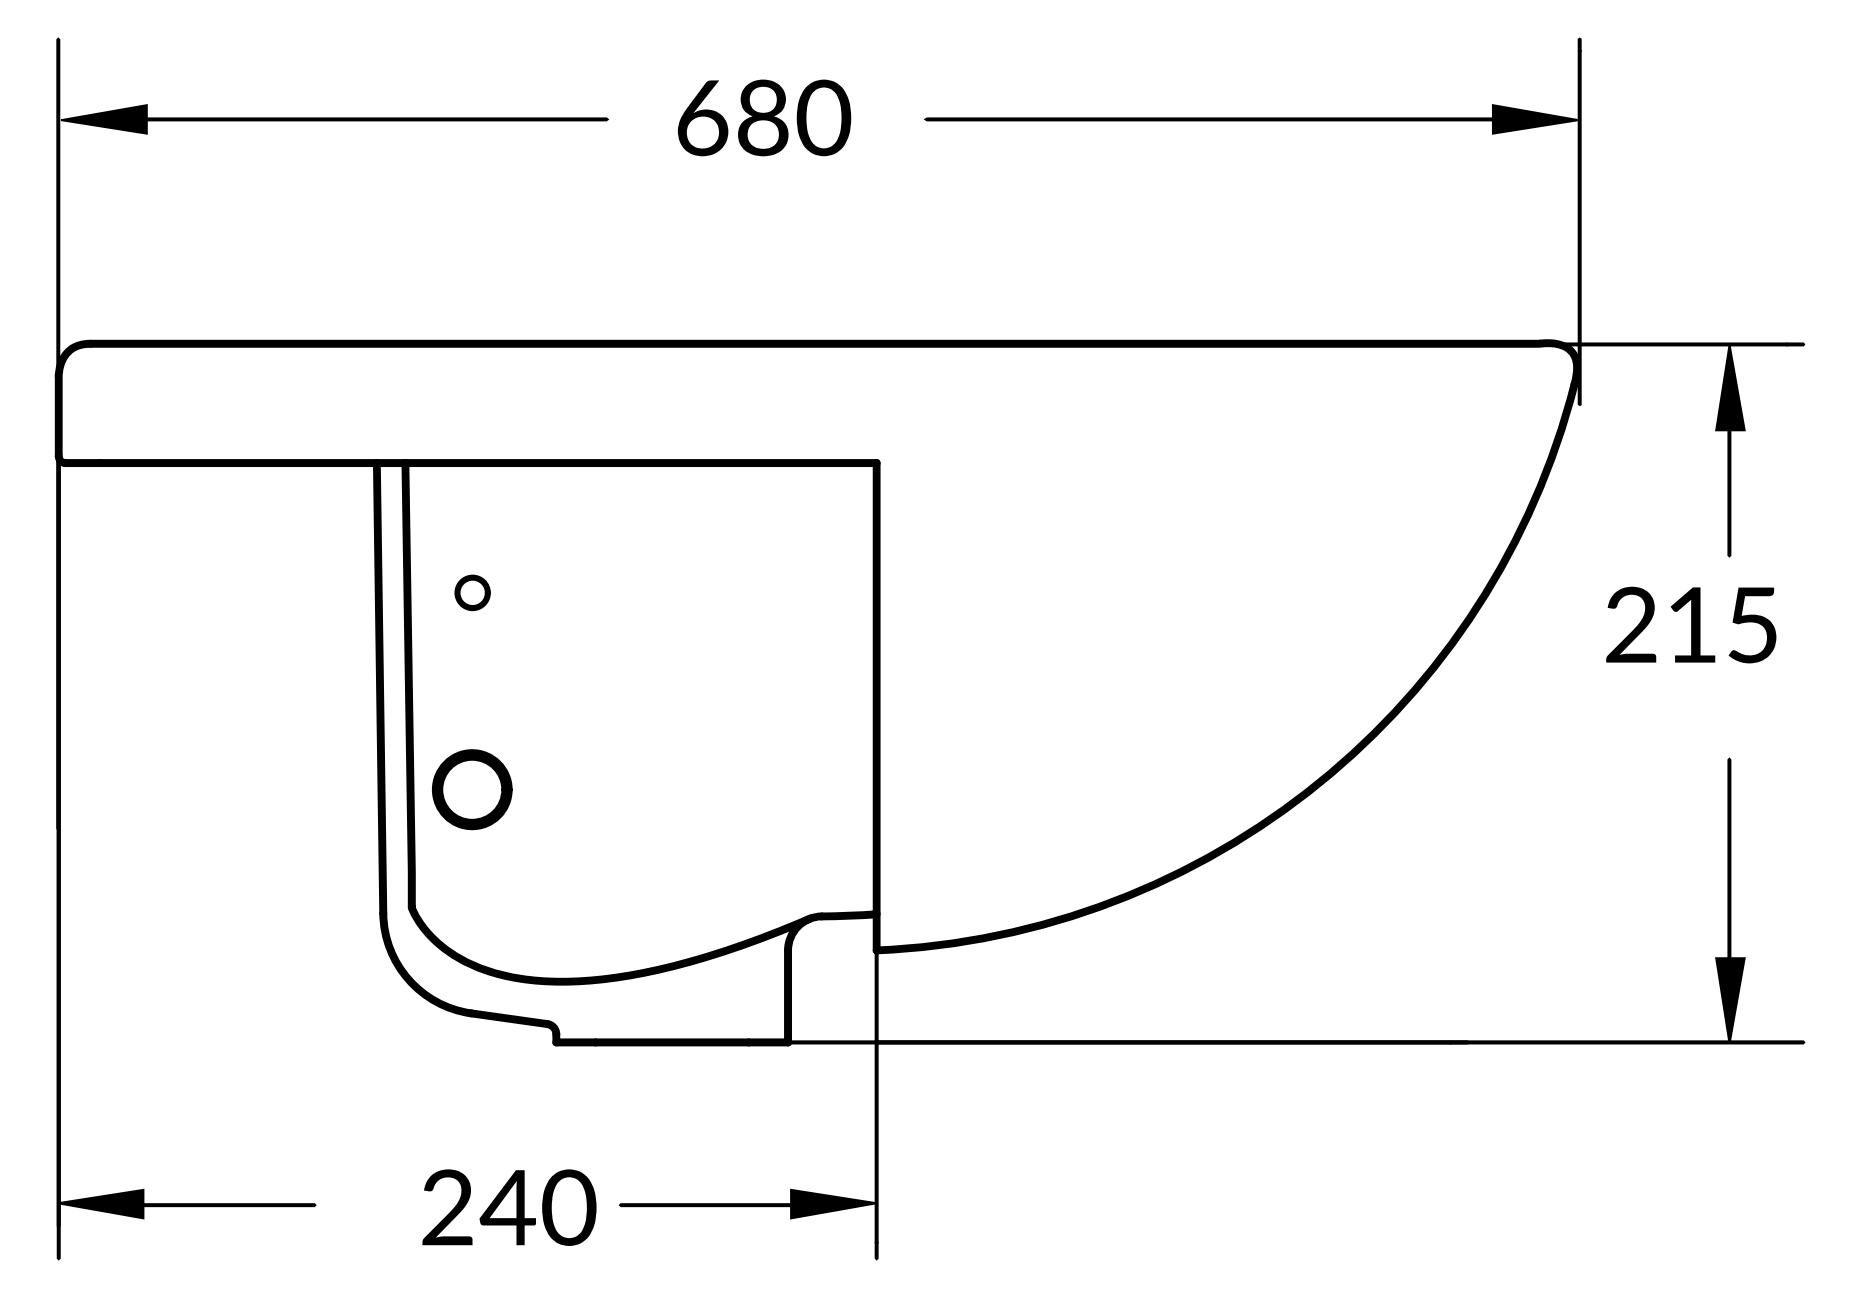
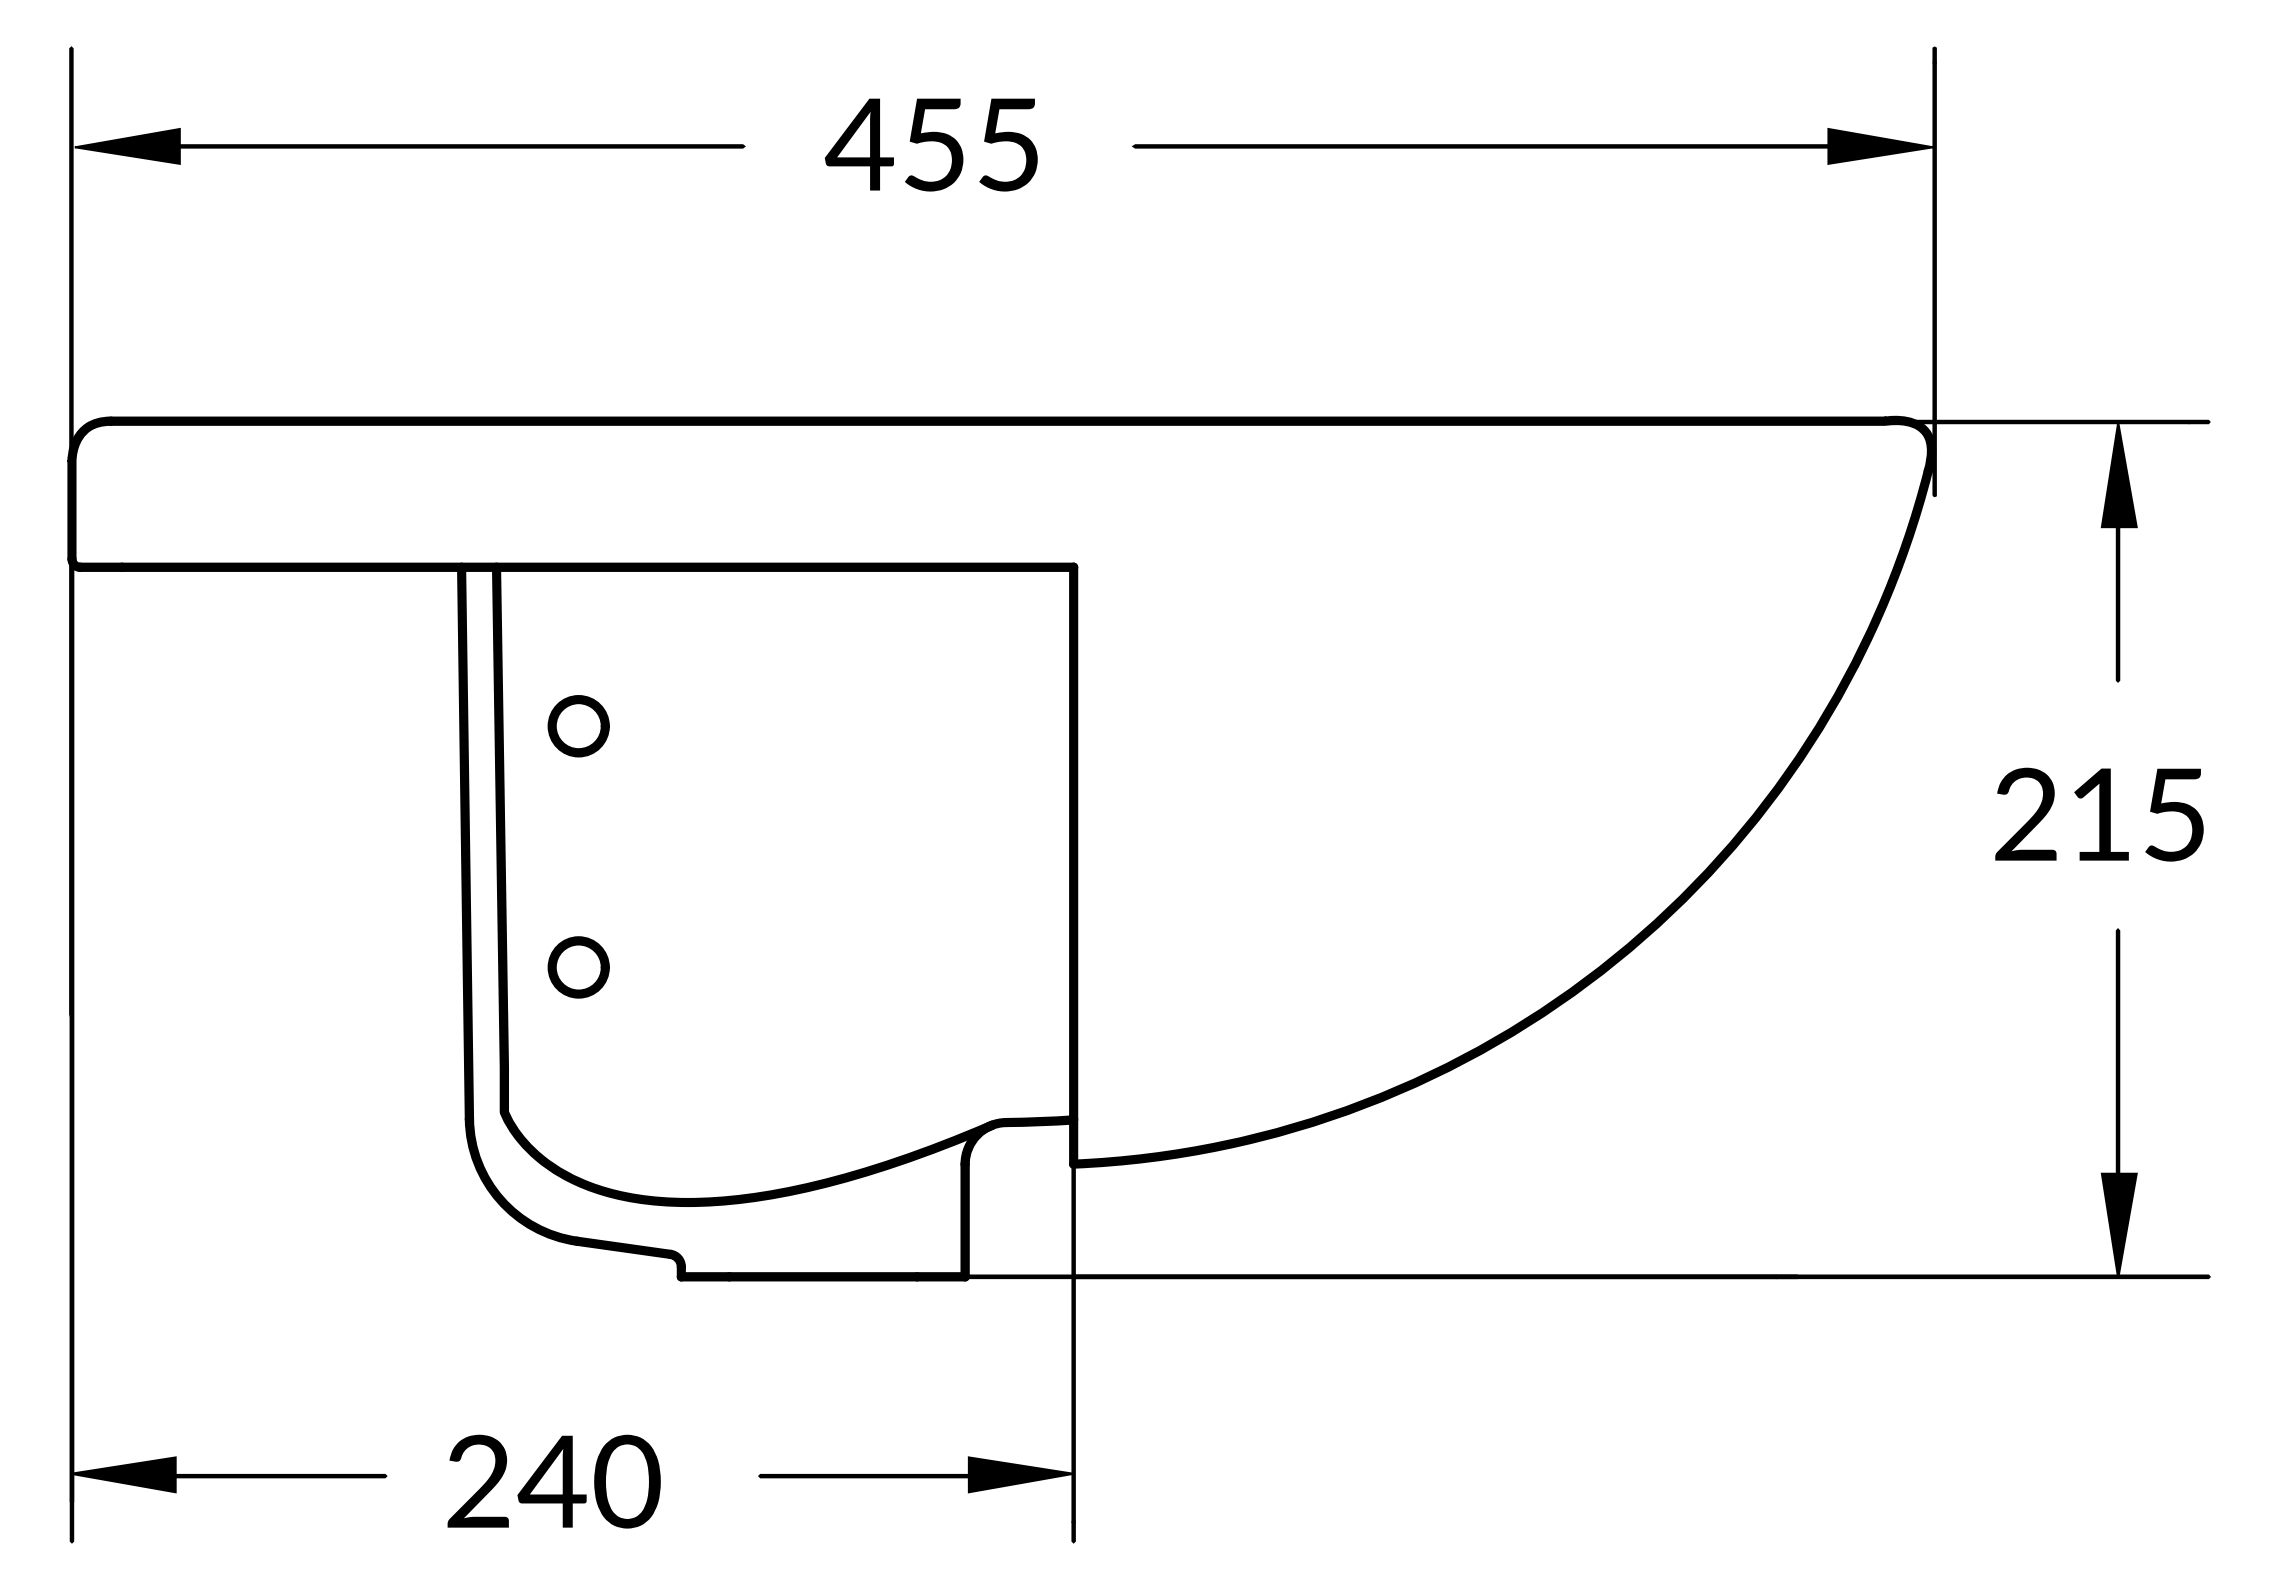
text: (762, 117) -> (933, 144), 680 -> 455
part: (472, 592) -> (578, 725), size x1.43
text: (1691, 624) -> (2099, 813), moved
part: (472, 789) -> (578, 967), size x0.62
text: (509, 1207) -> (554, 1481), moved

